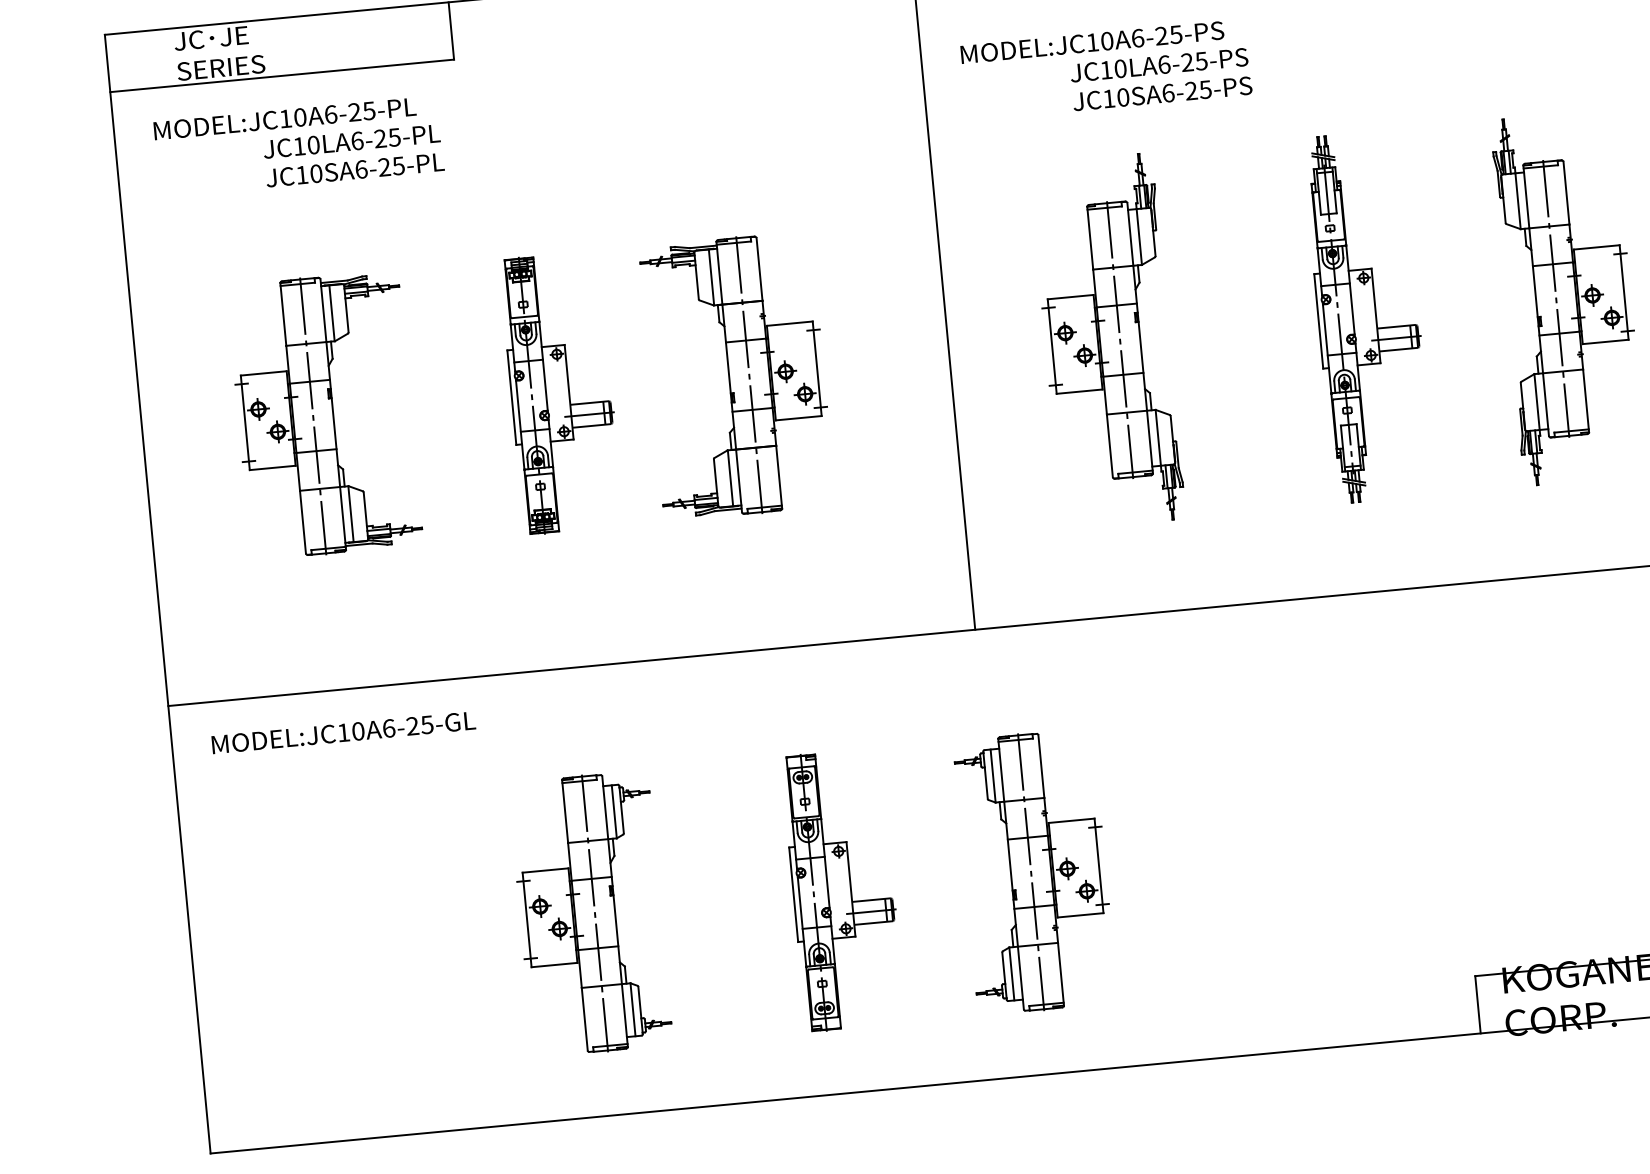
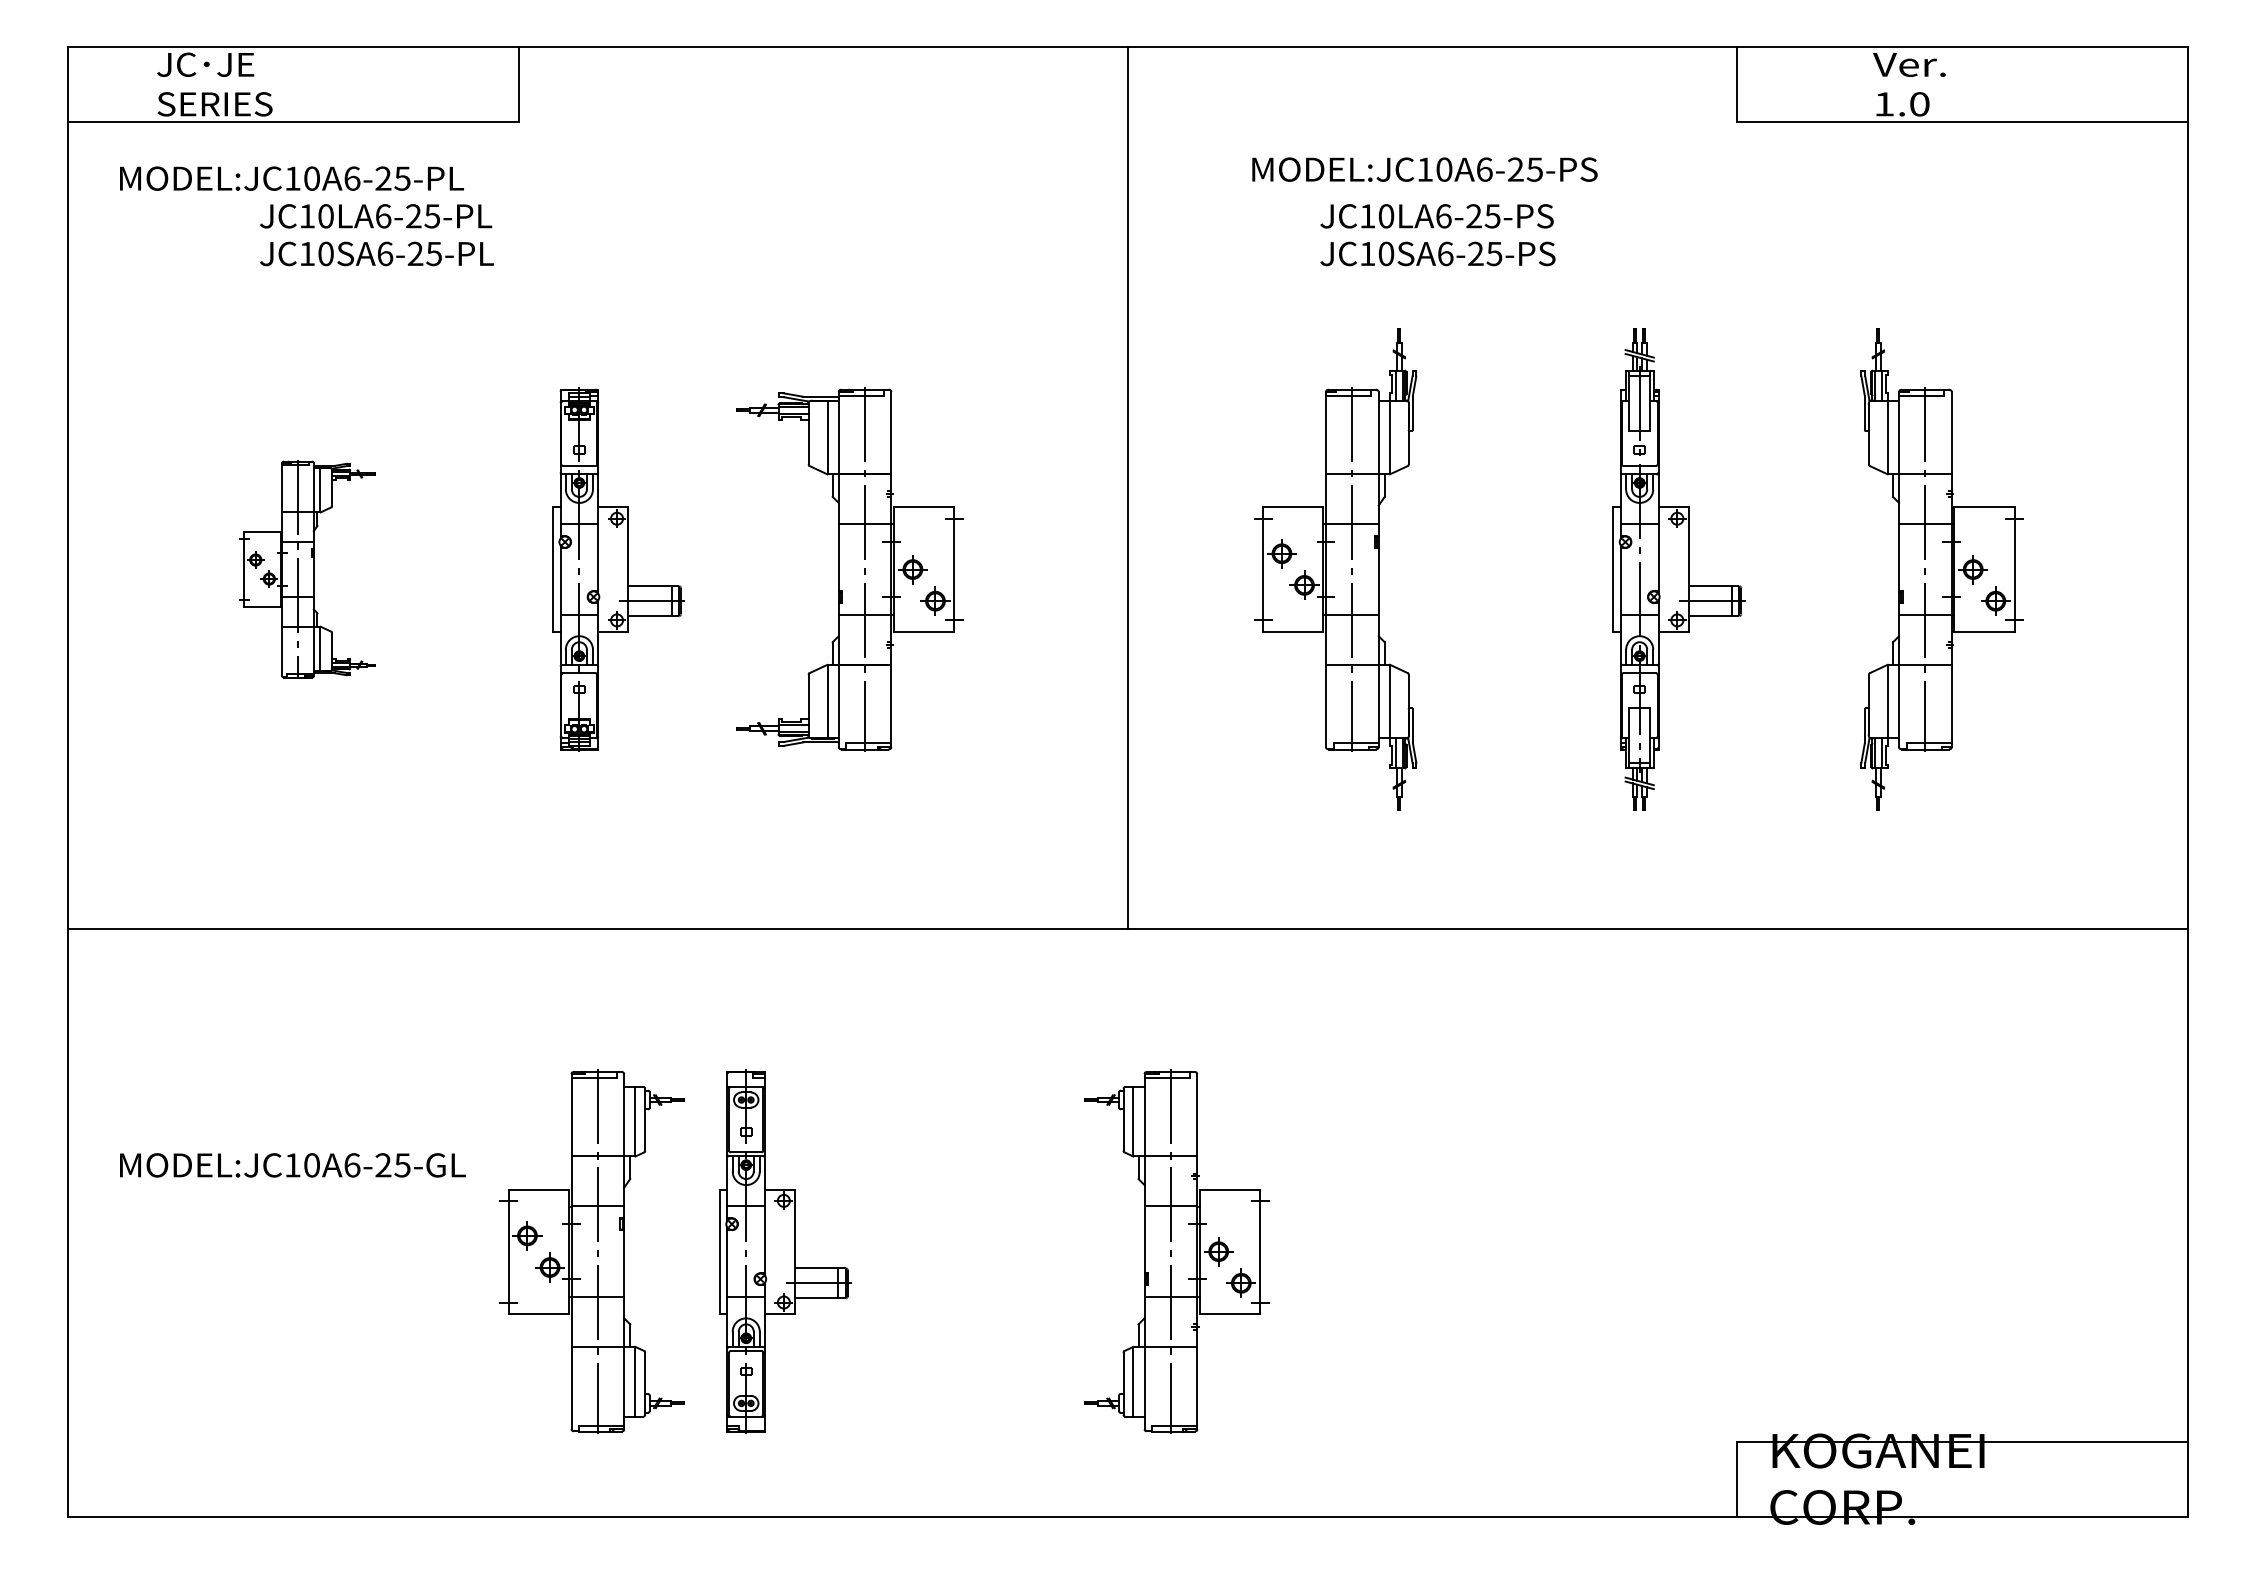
text: (1092, 42) -> (1424, 169), moved
part: (324, 415) -> (306, 569), size x0.6
text: (343, 732) -> (292, 1165), moved
part: (843, 889) -> (785, 1251), moved

